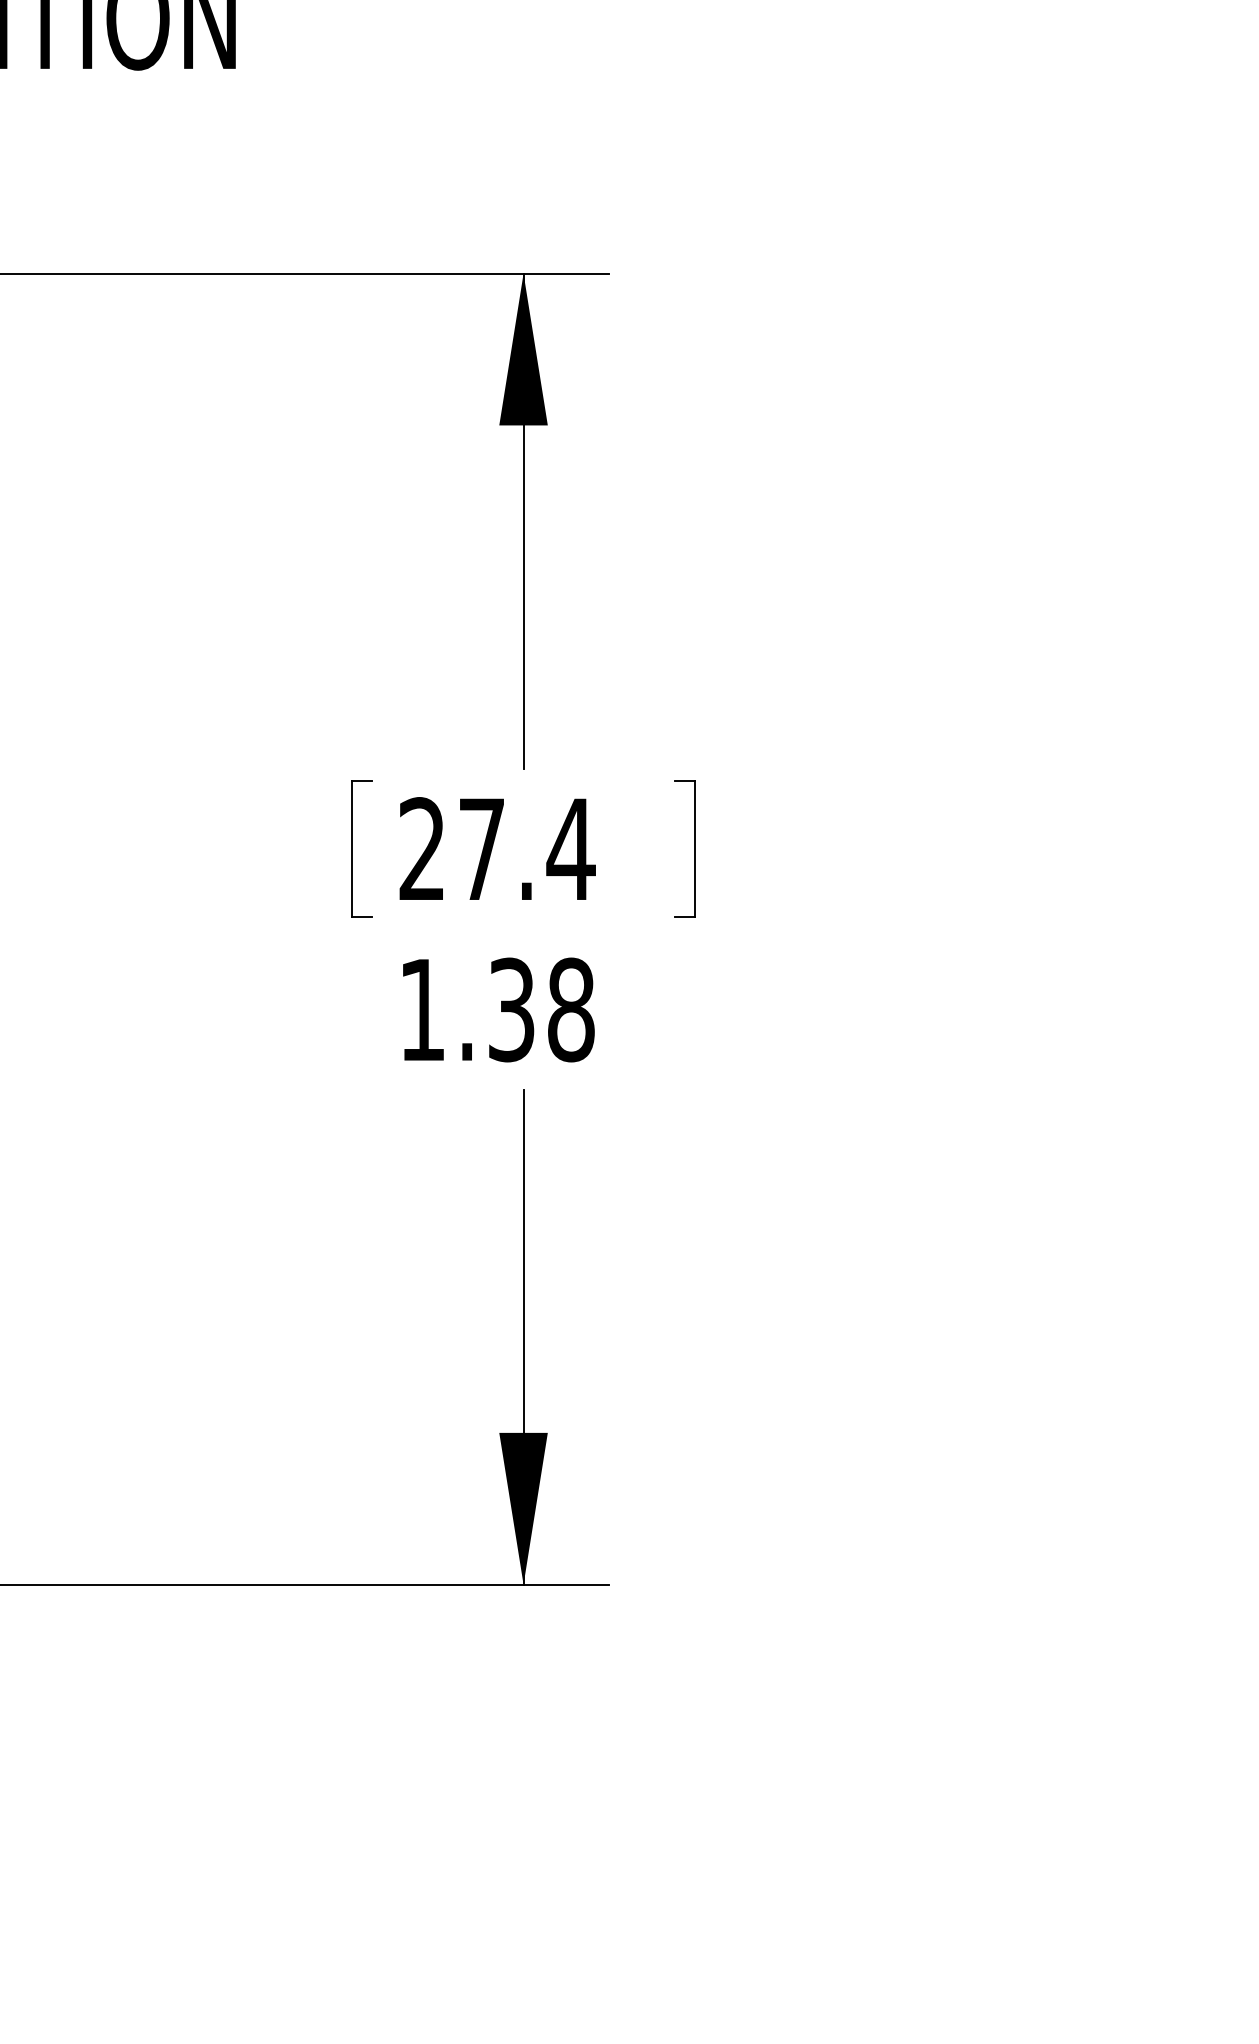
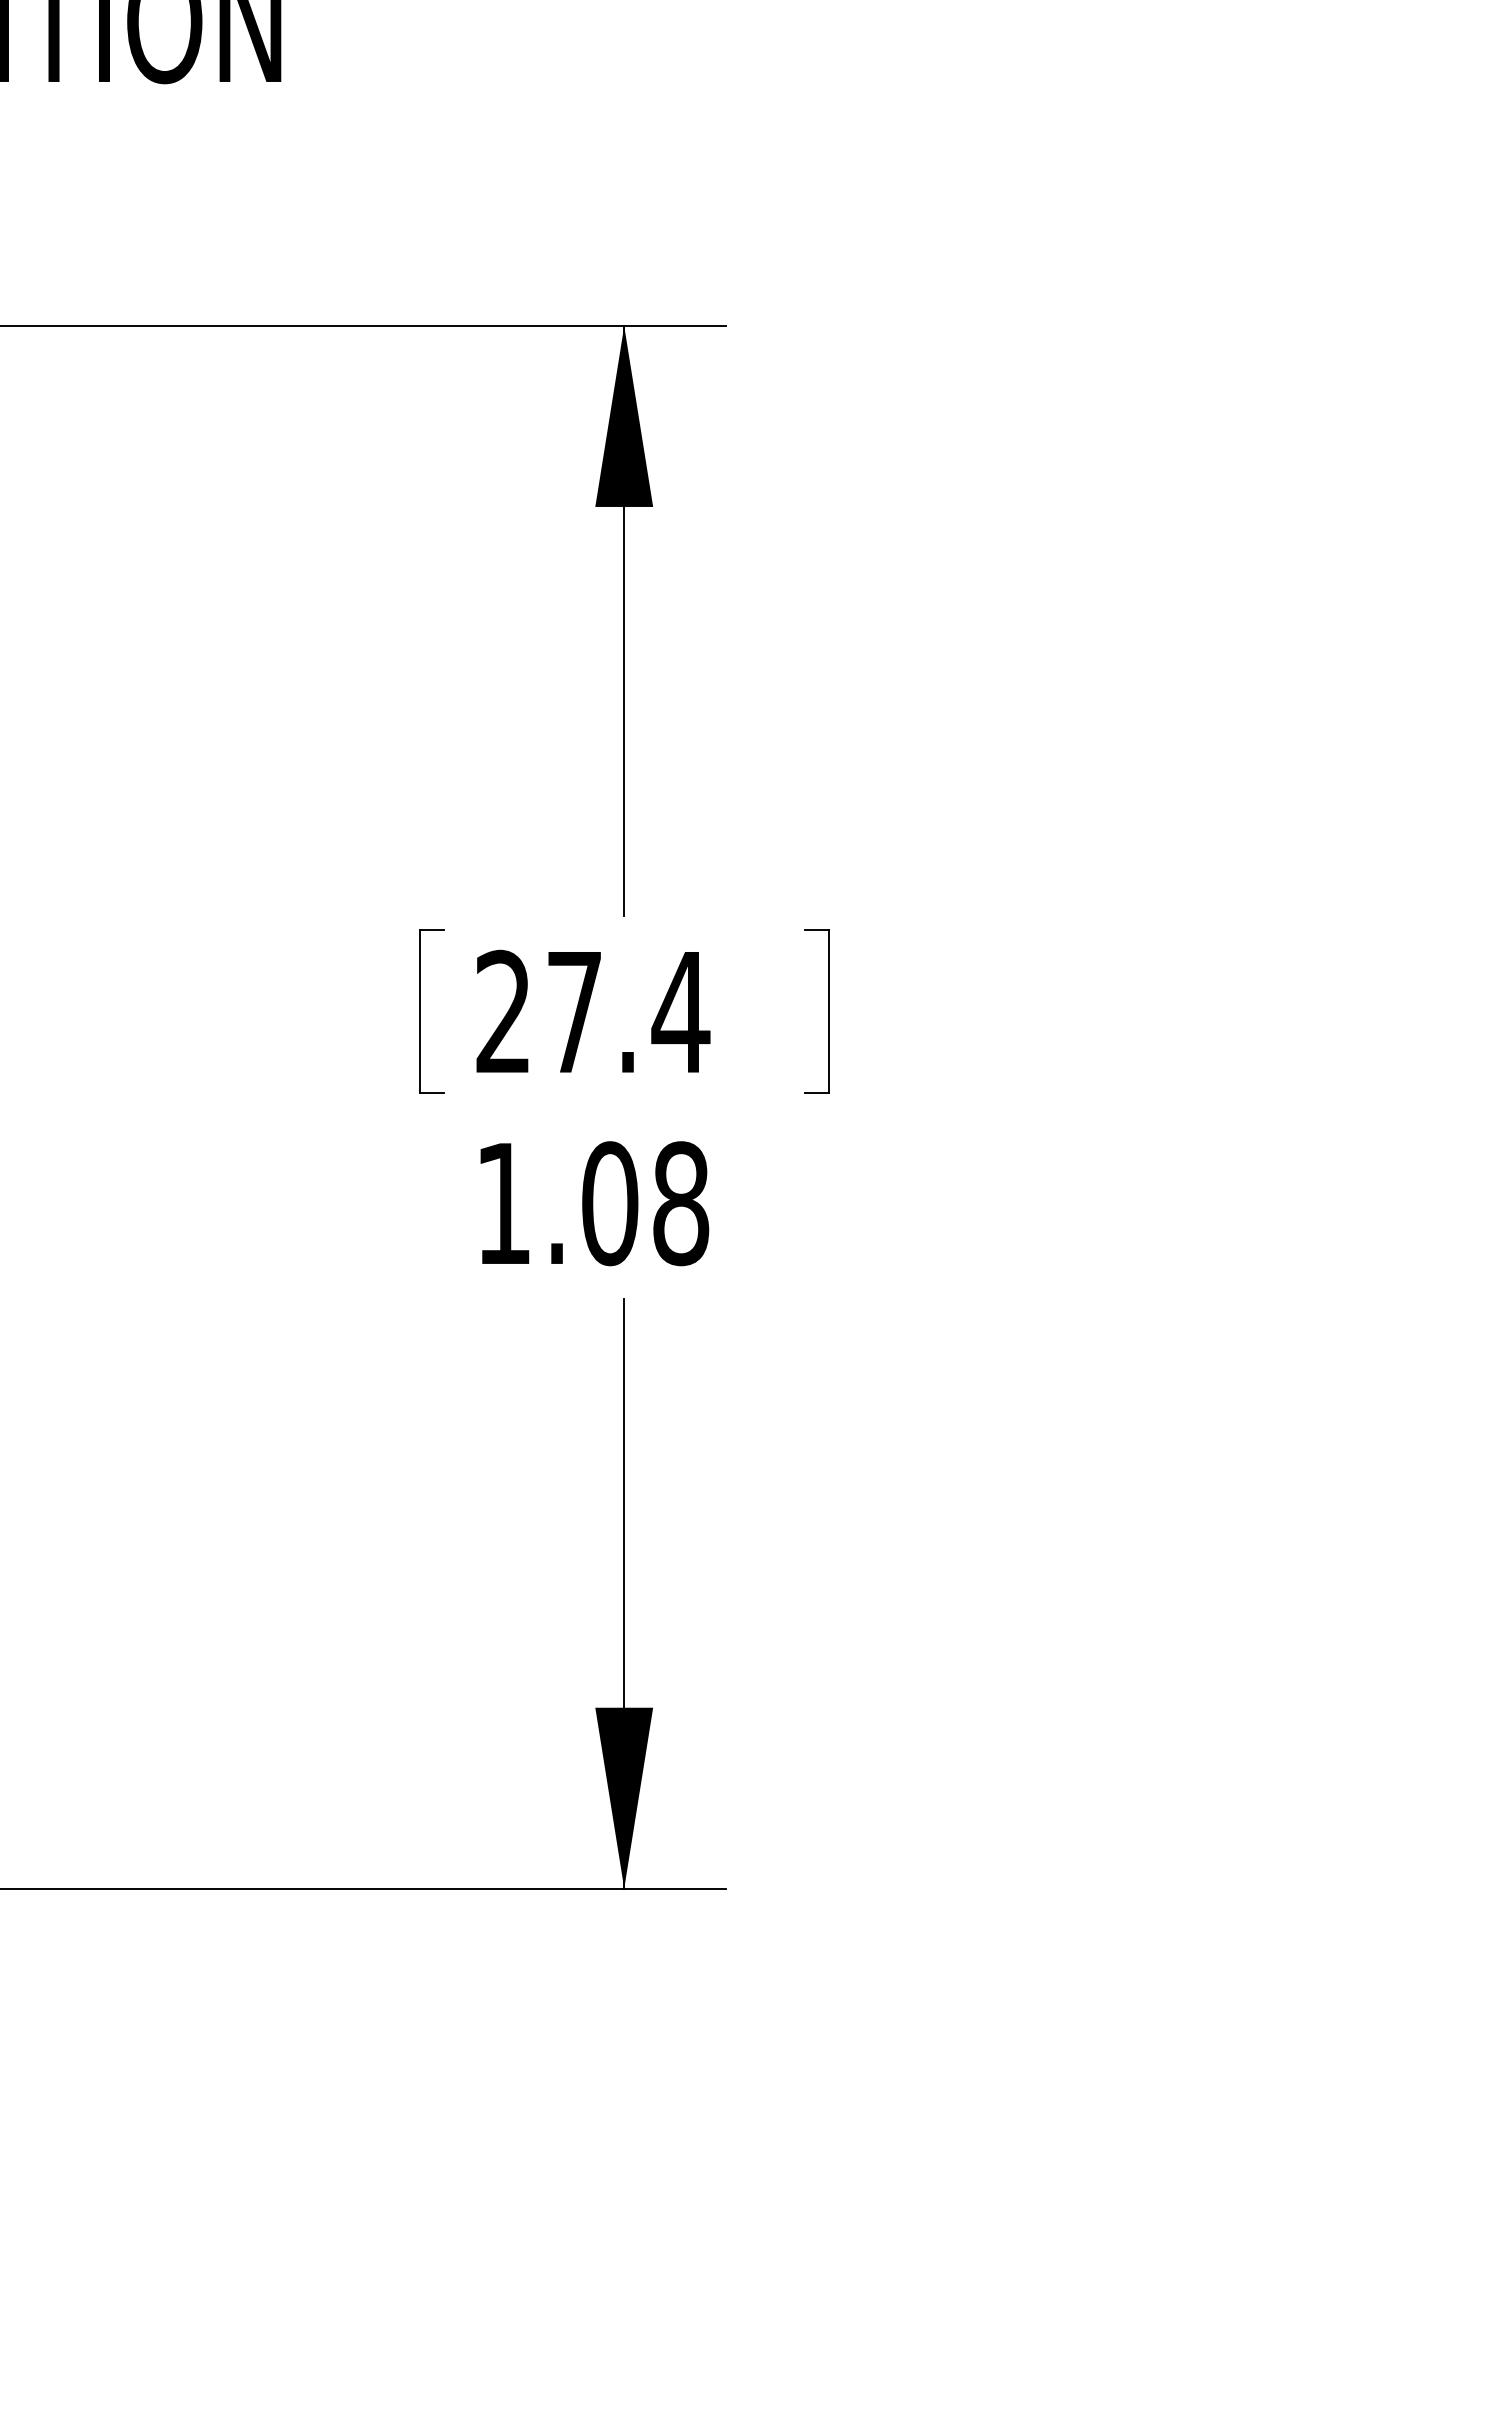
text: (511, 1009) -> (609, 1203), 1.38 -> 1.08

